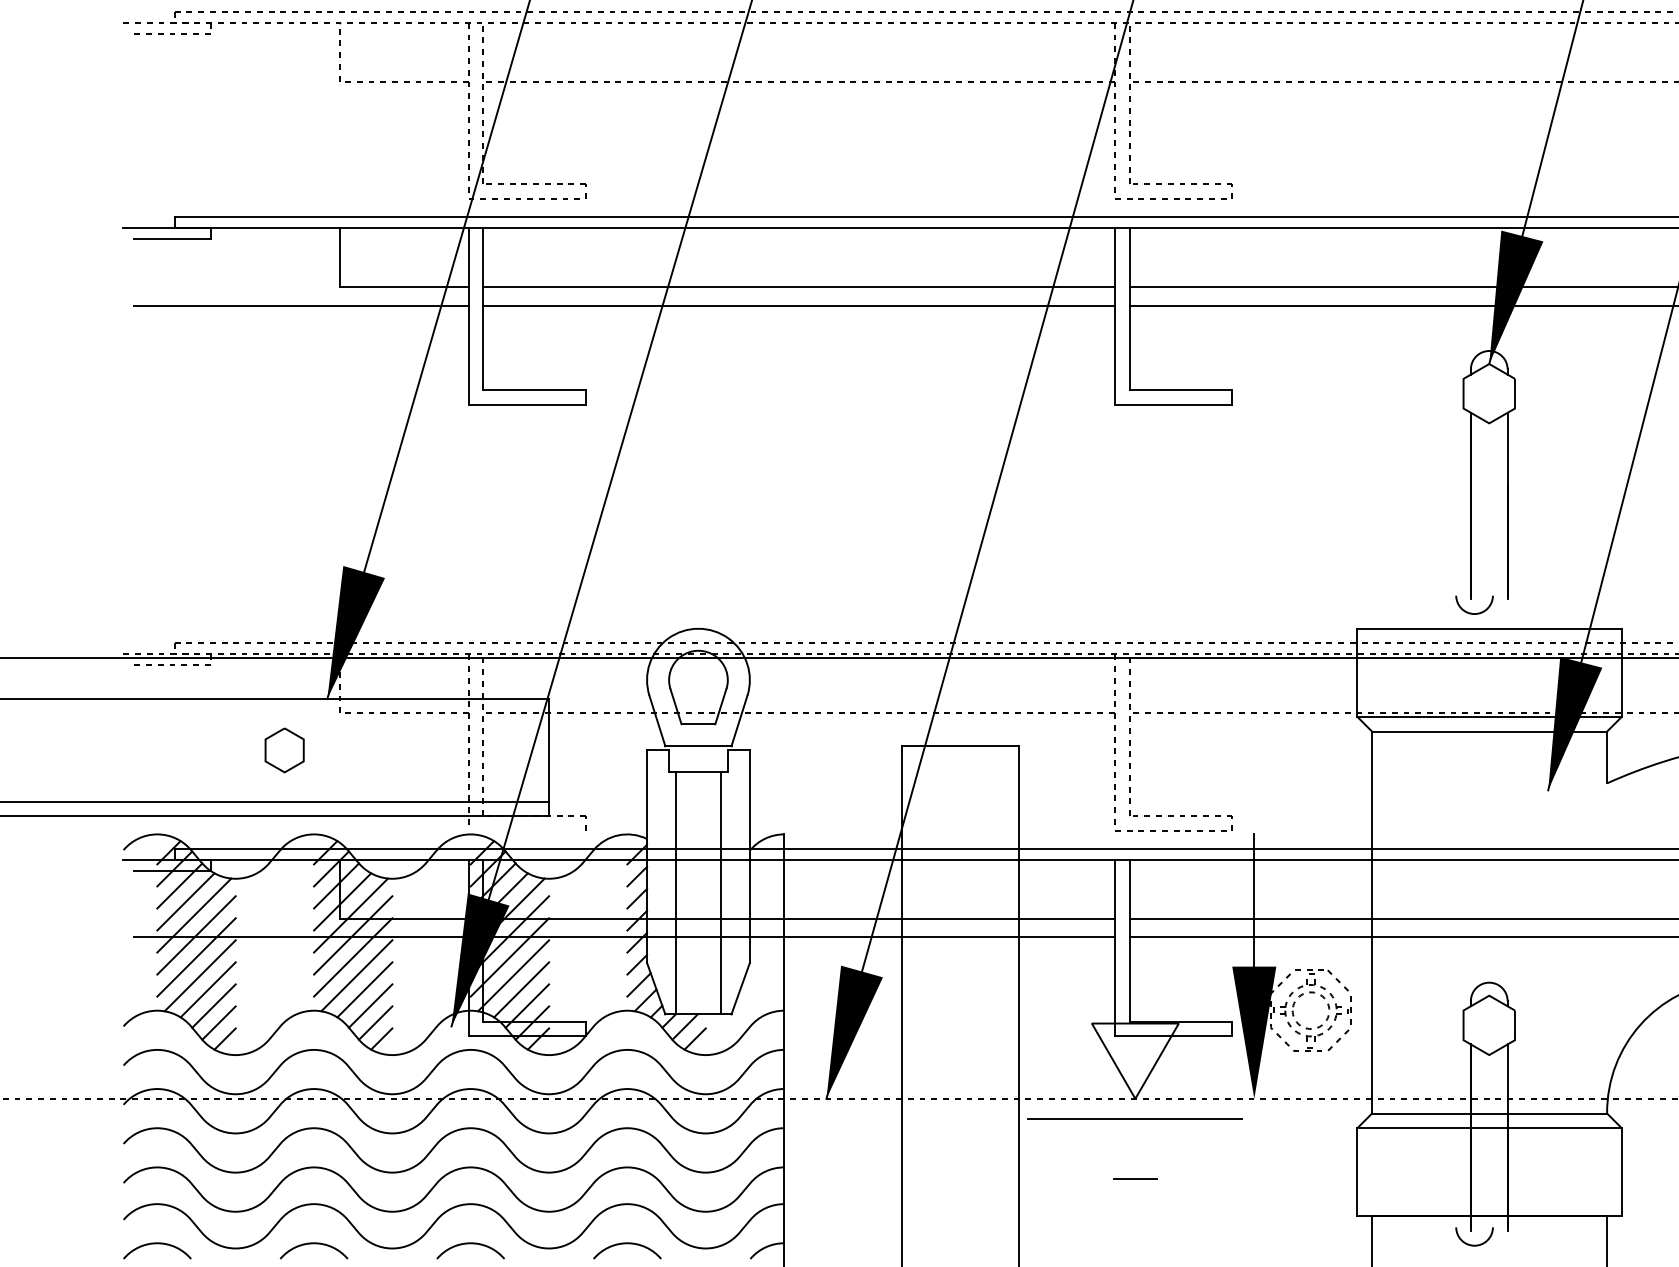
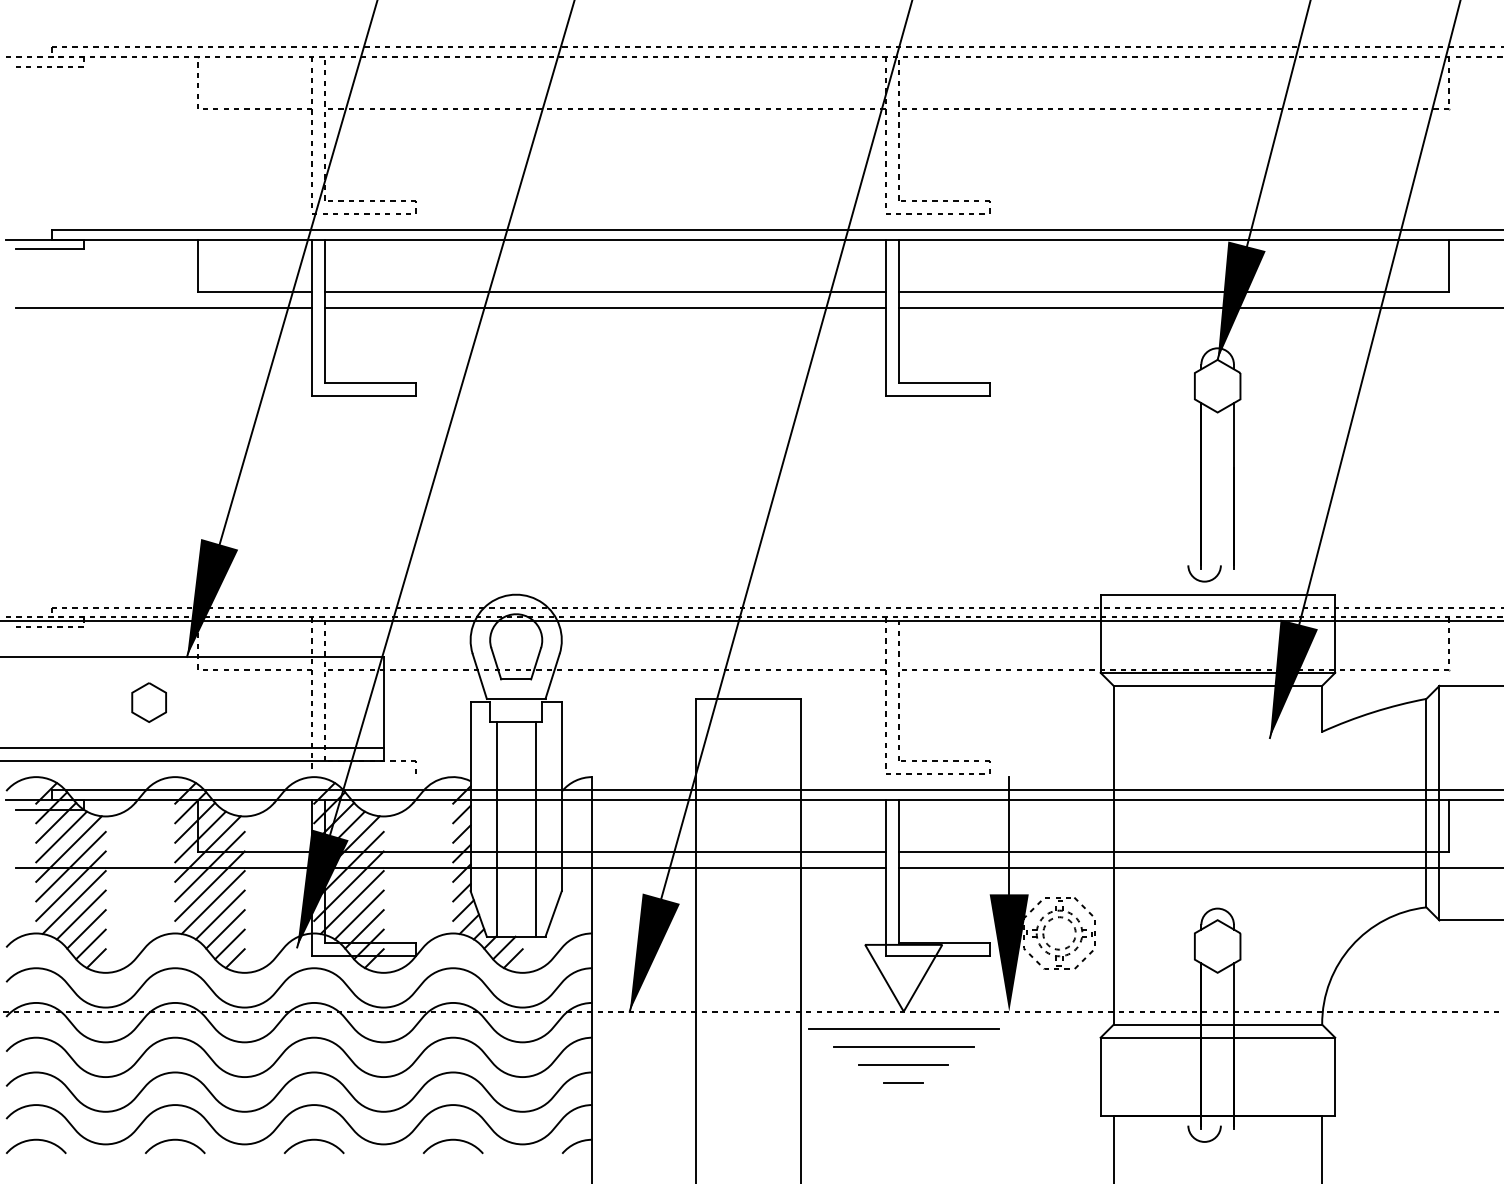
line: (1135, 1139) -> (903, 1047), added
line: (1135, 1158) -> (903, 1064), added

